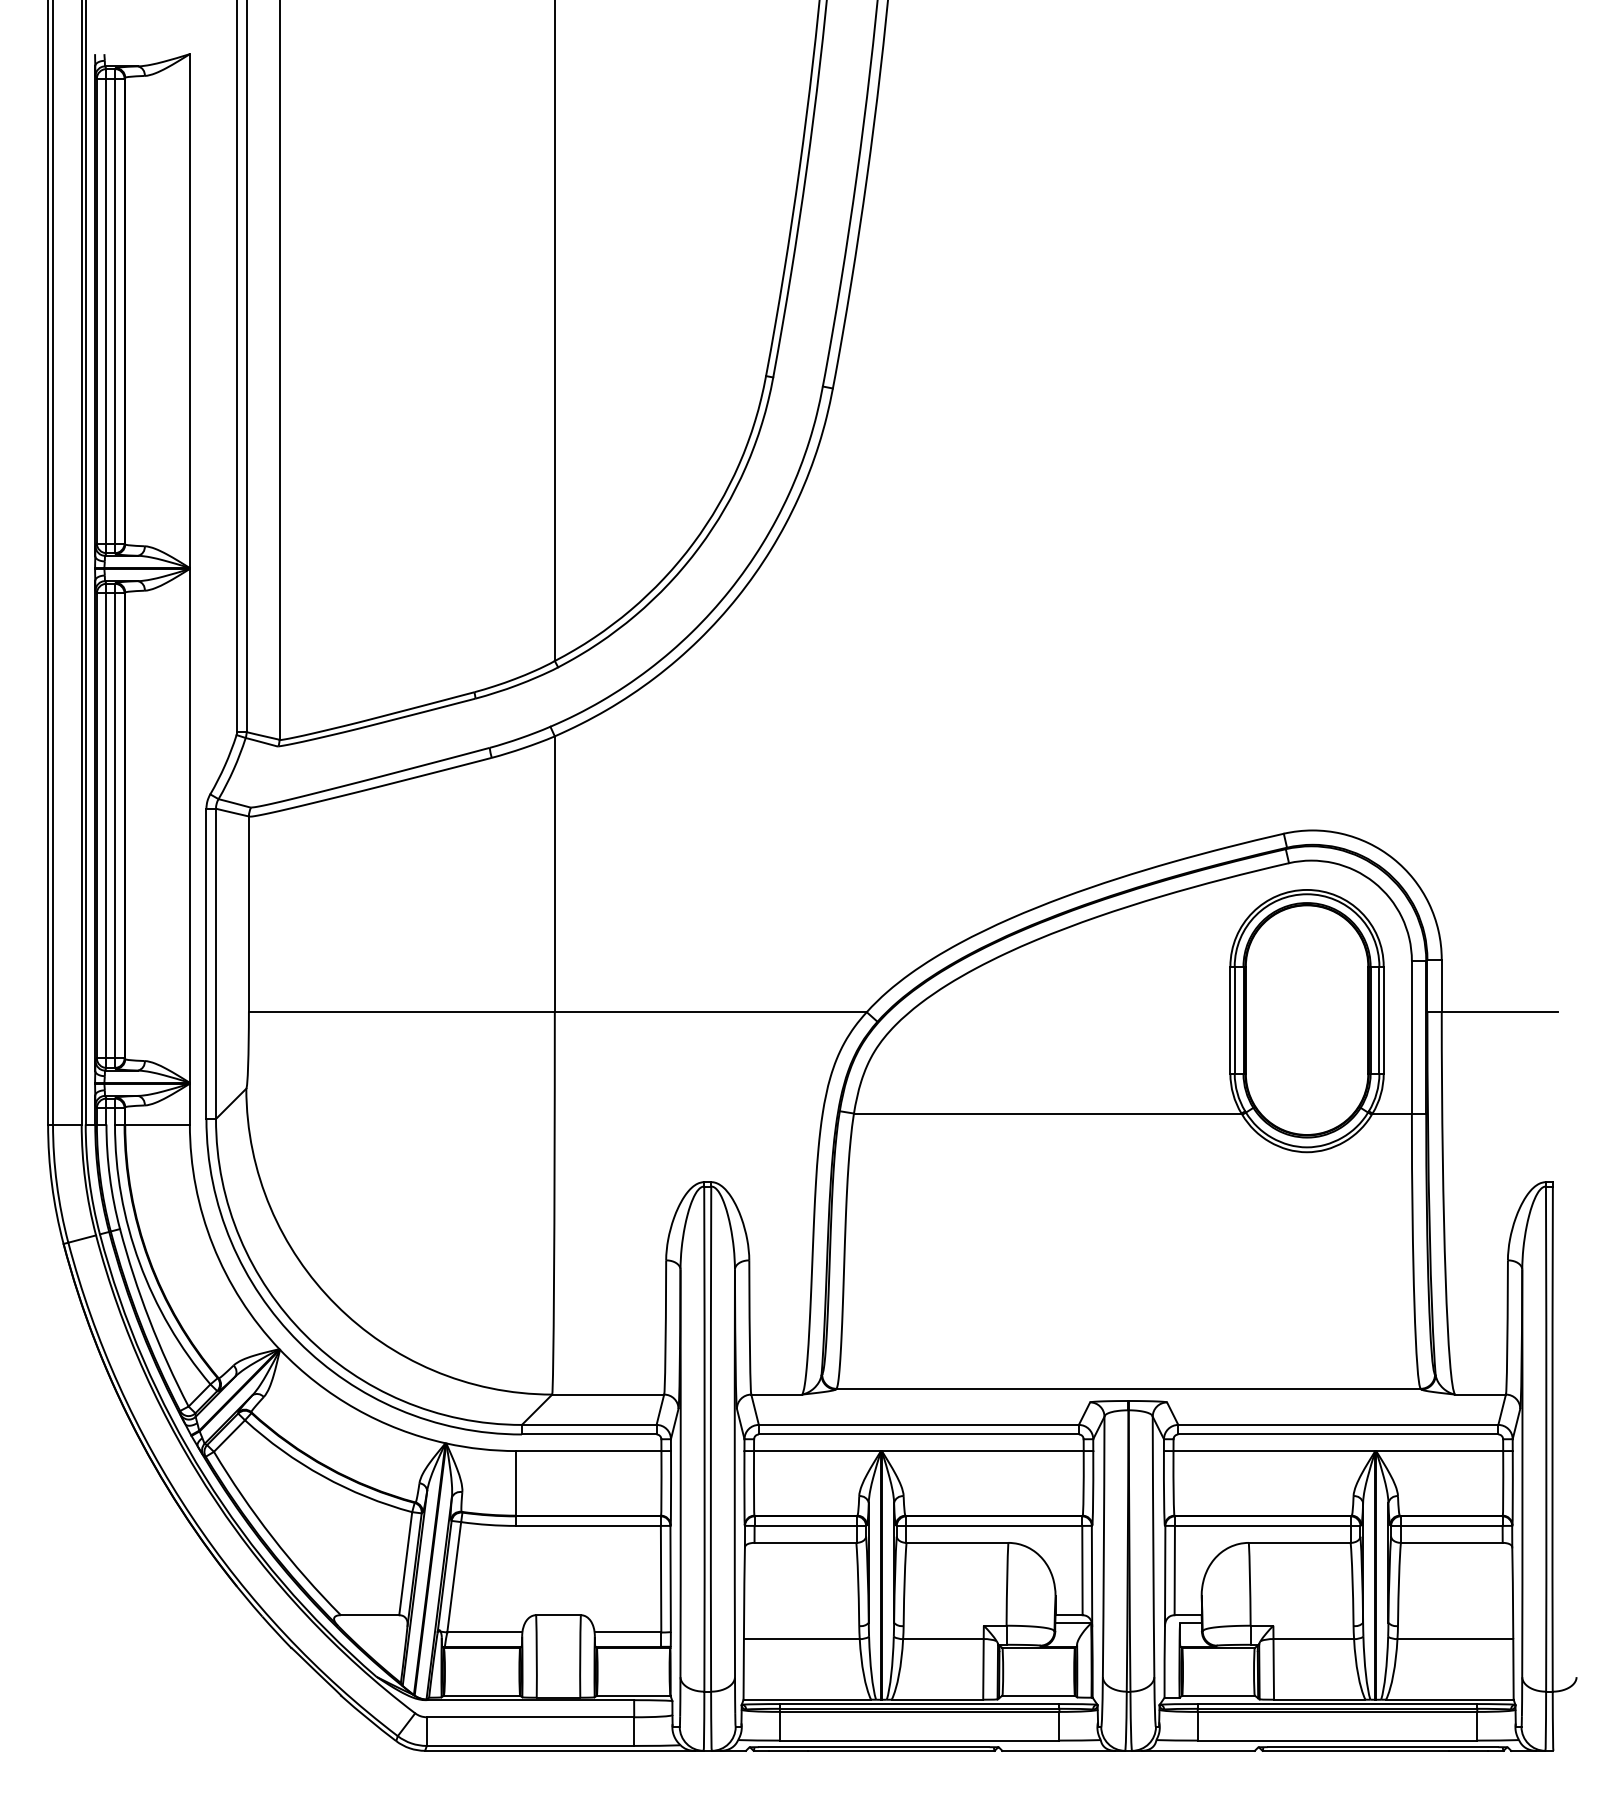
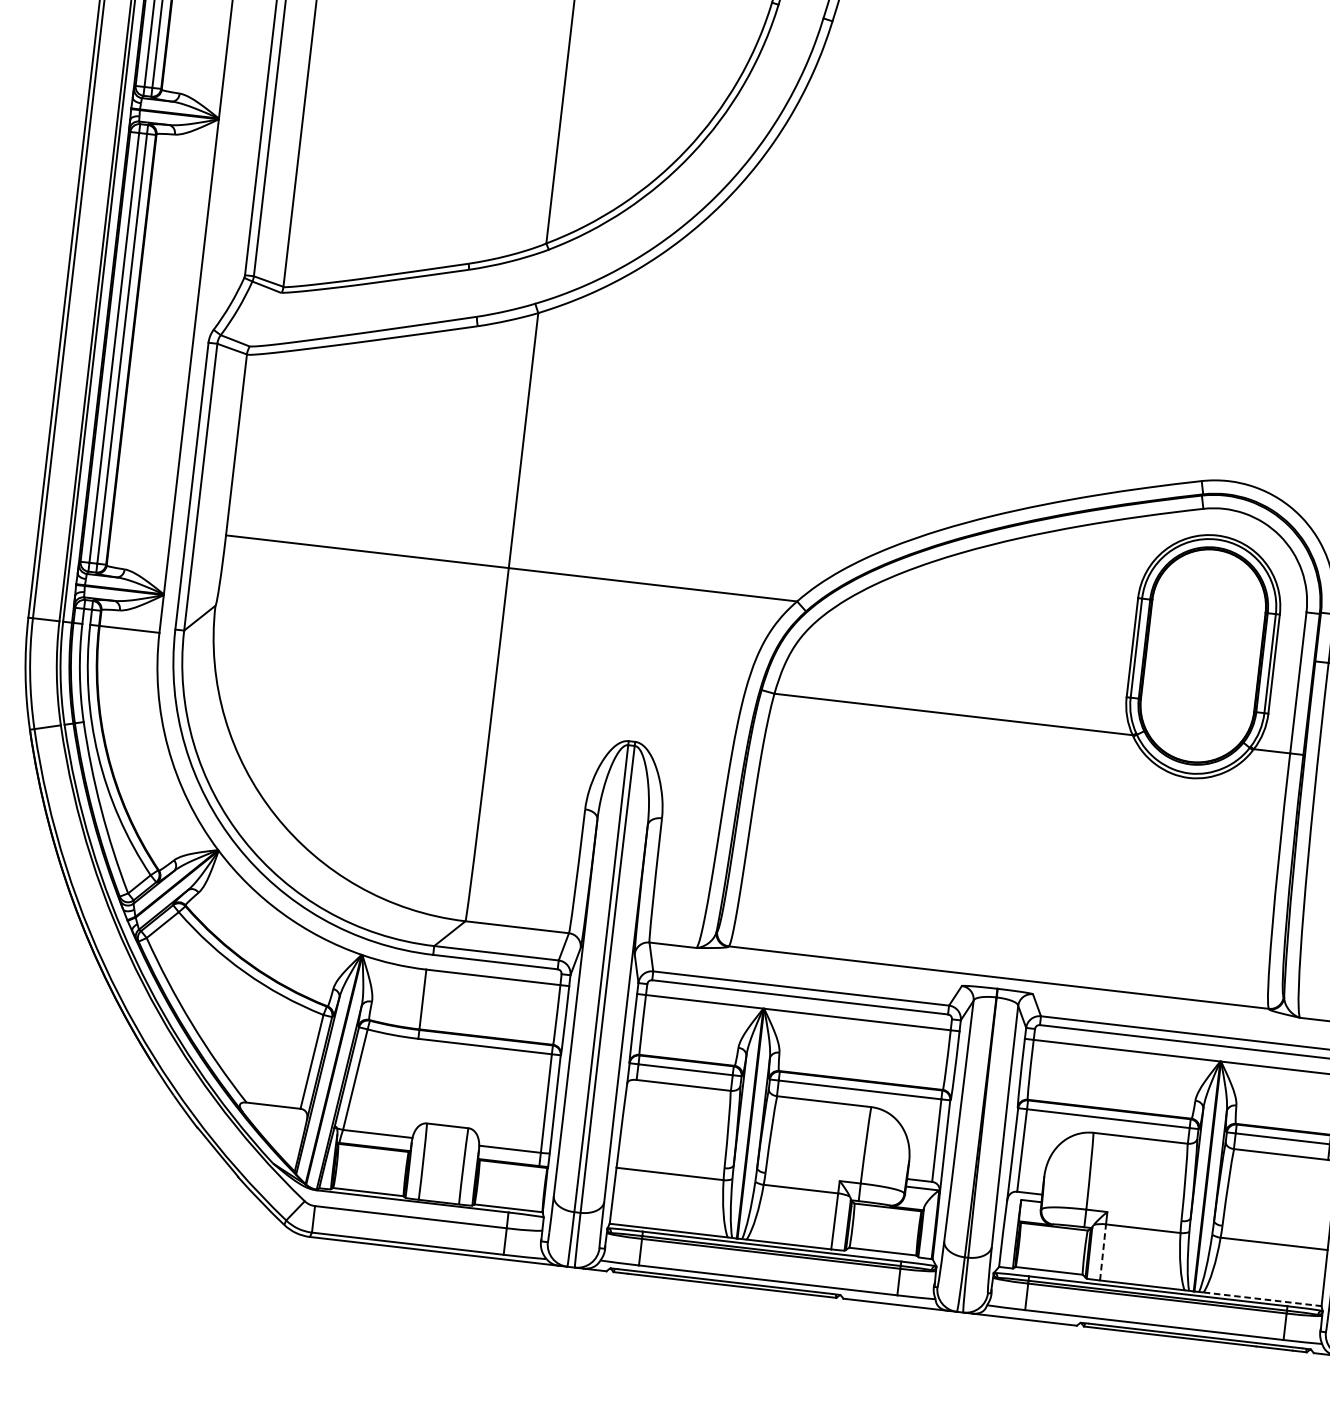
line: (1273, 1668) -> (1102, 1251), solid -> dashed
line: (1449, 1699) -> (1262, 1299), solid -> dashed

